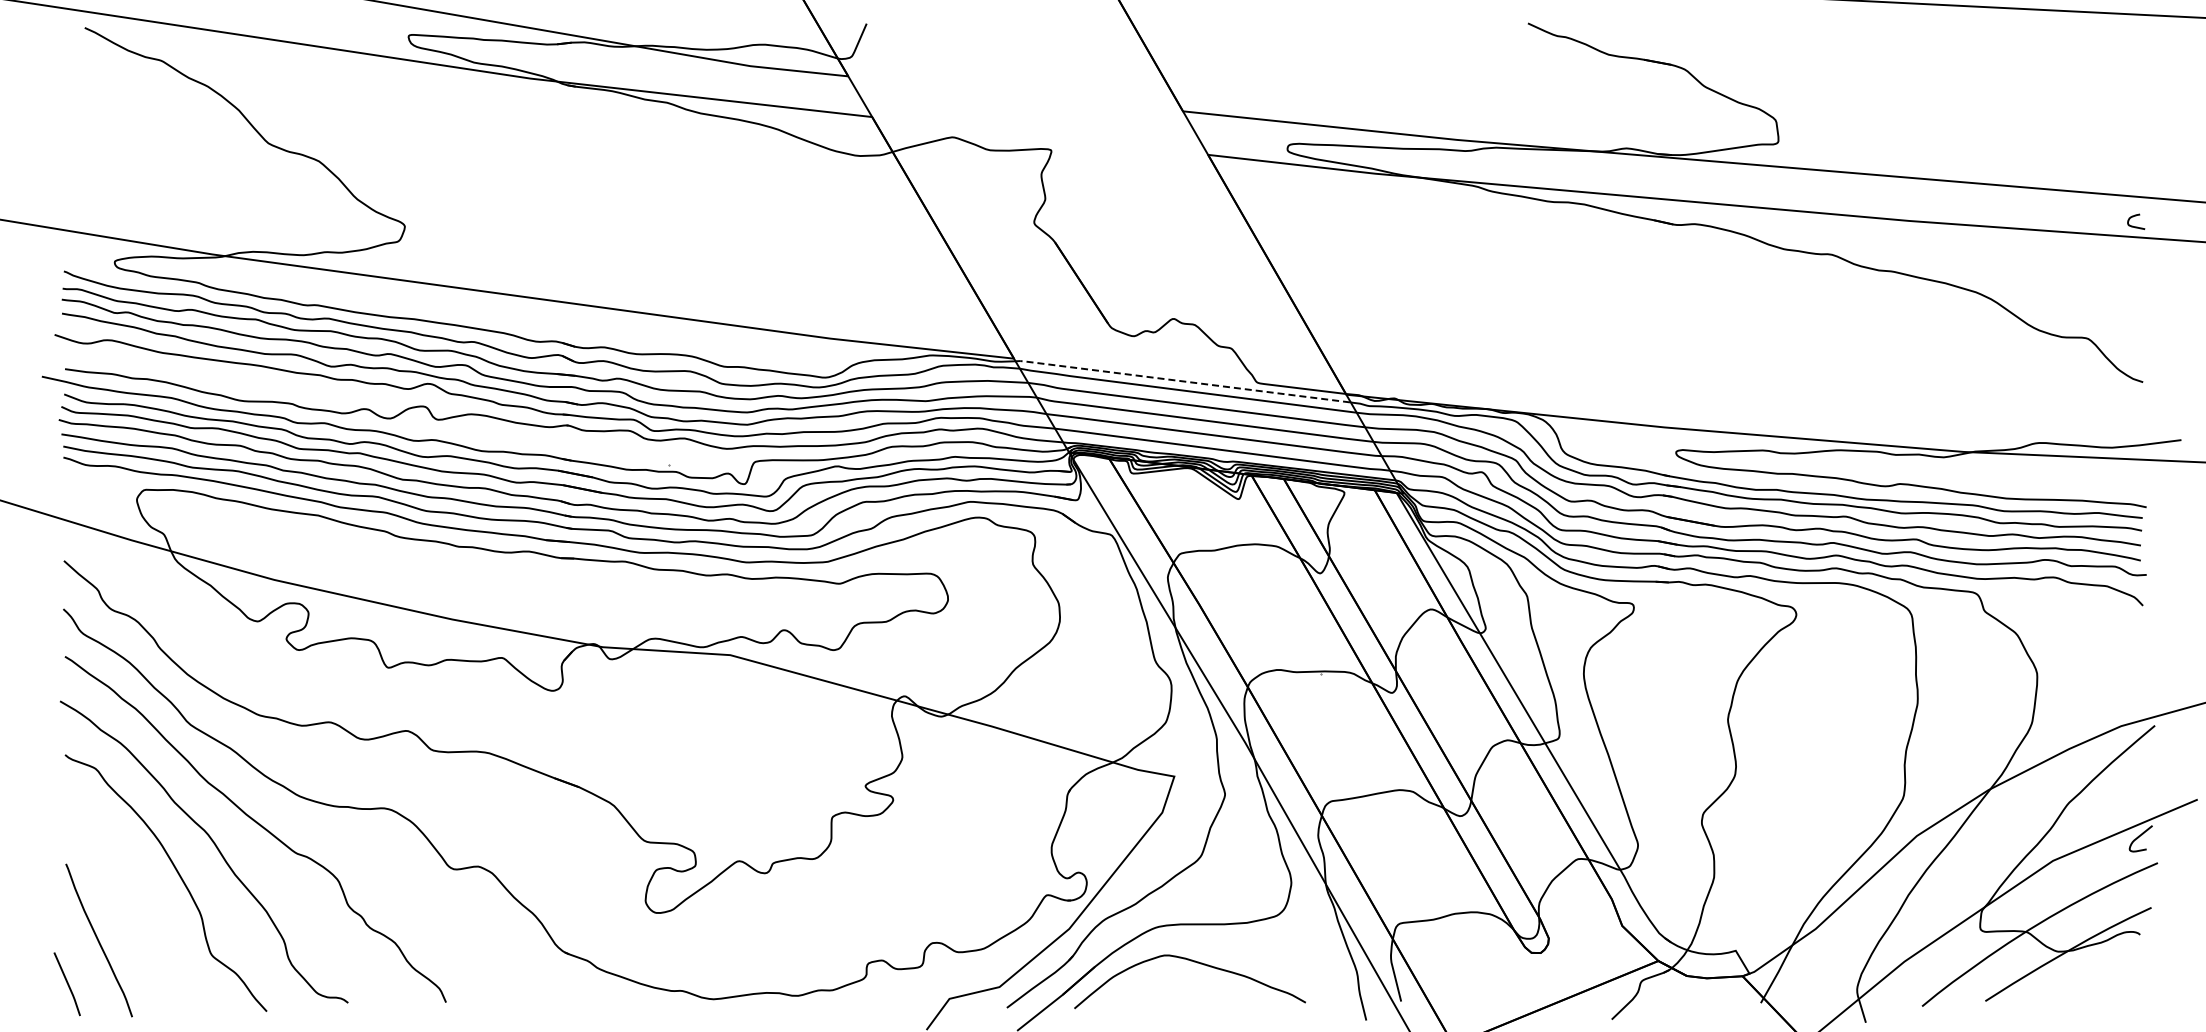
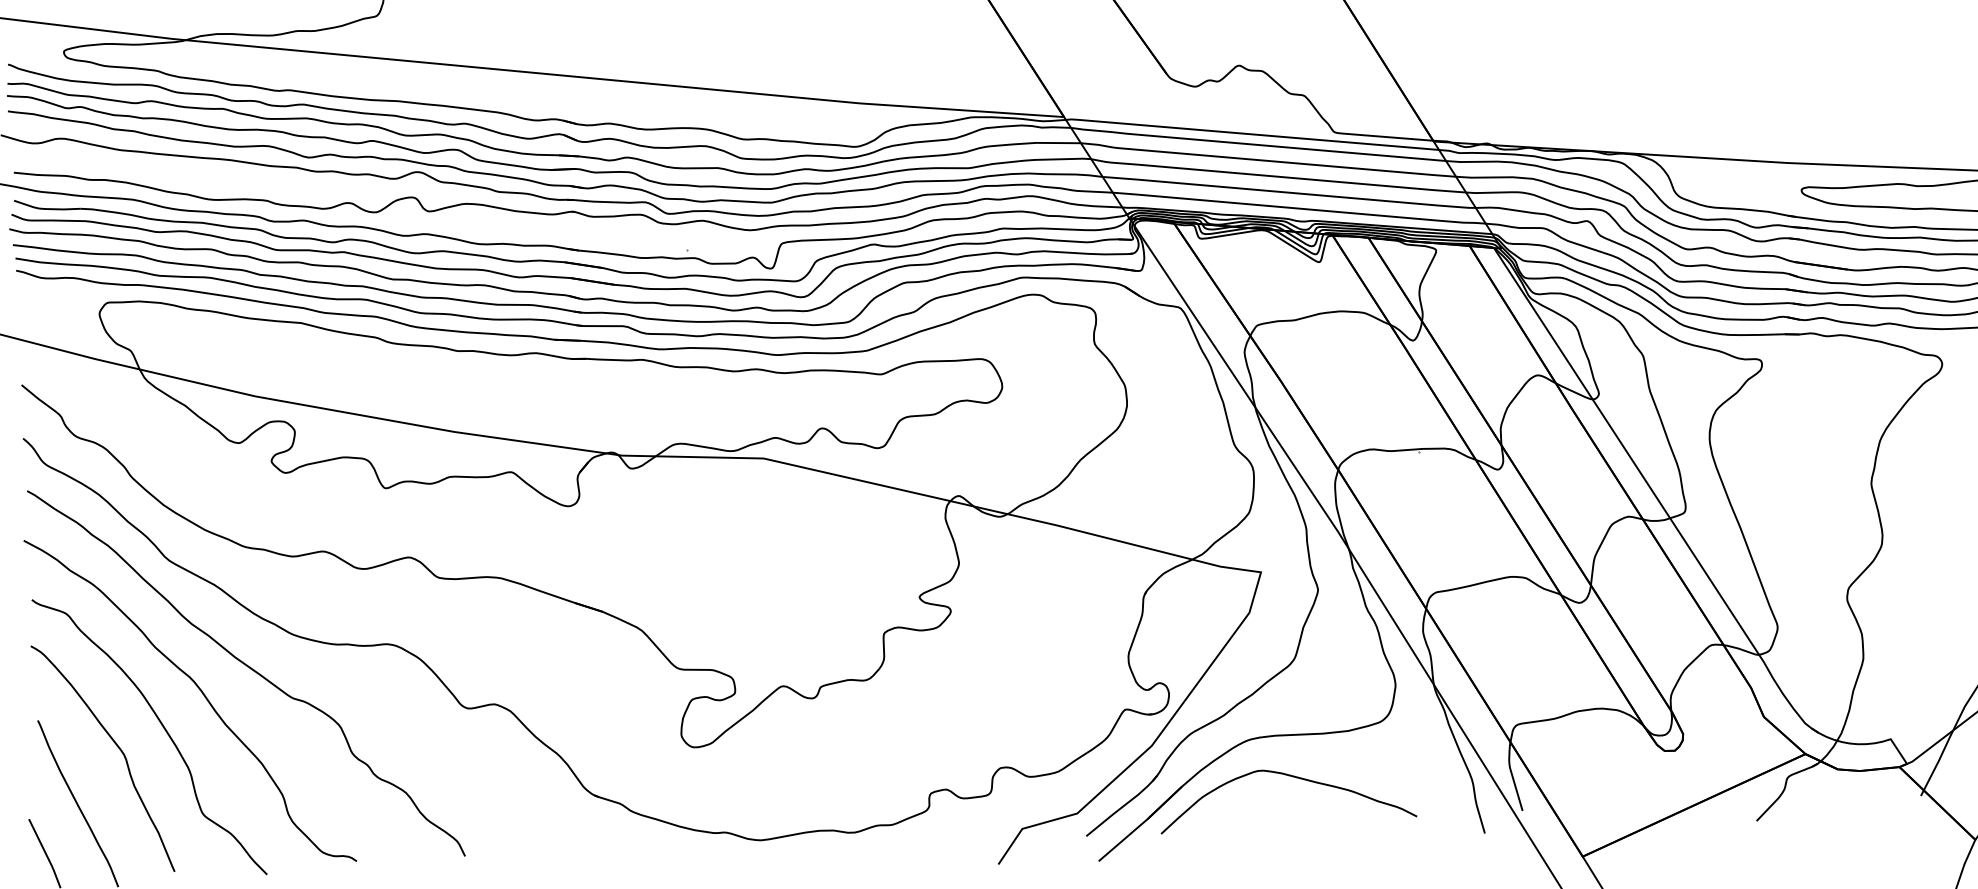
line: (1182, 381) -> (1251, 134), dashed -> solid
curve: (137, 892) -> (118, 748), added

